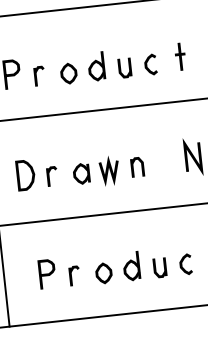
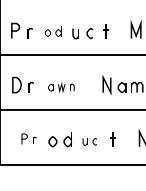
part: (80, 68) -> (52, 31), size x0.7
part: (109, 170) -> (61, 87), size x0.7
part: (172, 265) -> (89, 141), size x0.7
part: (57, 272) -> (28, 138), size x0.7

